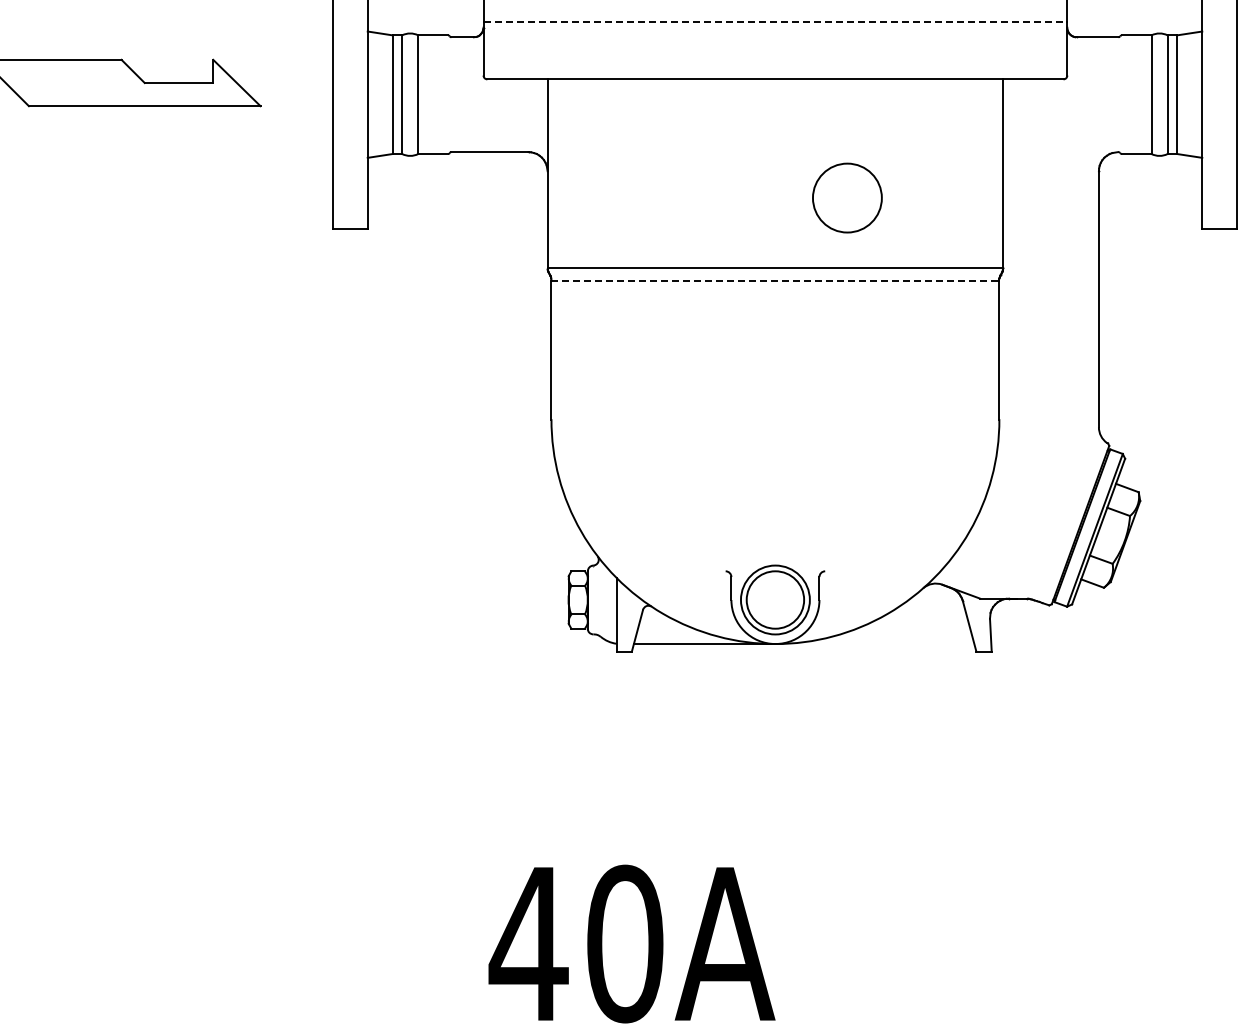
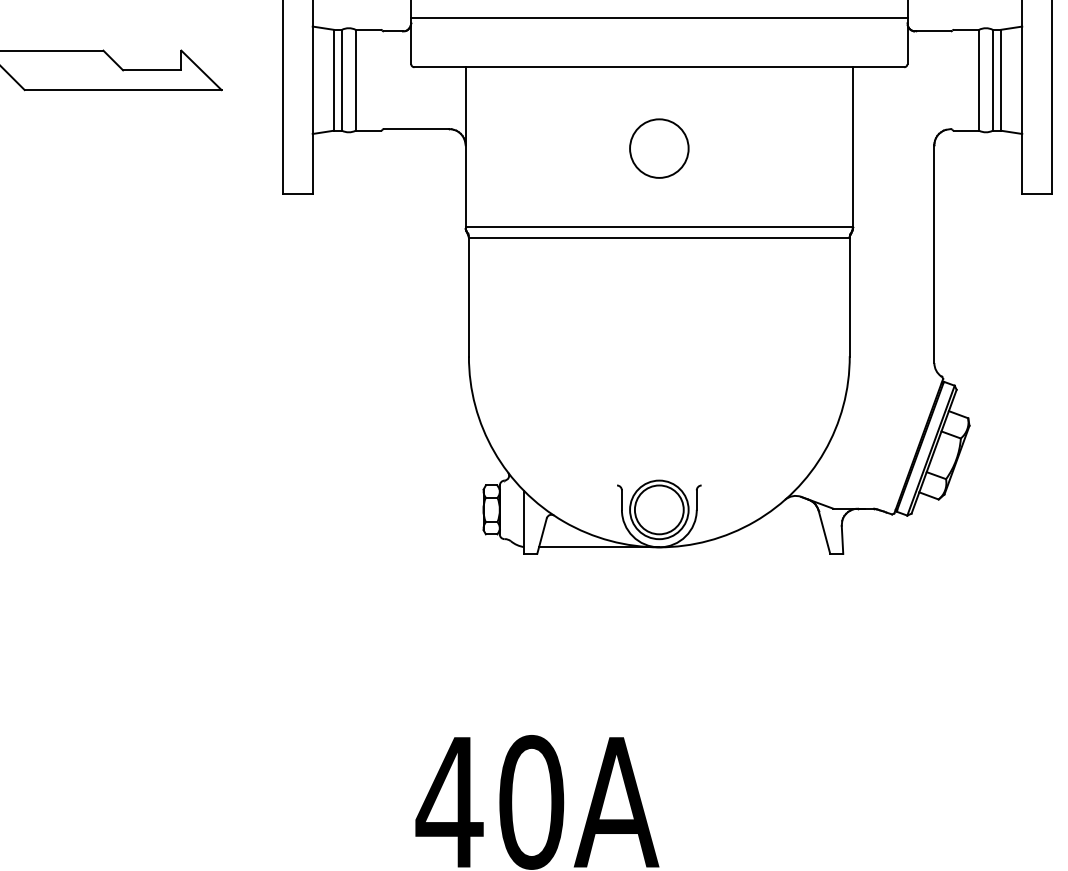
line: (775, 21) -> (659, 18), dashed -> solid
circle: (847, 197) -> (659, 148), moved
line: (775, 280) -> (659, 238), dashed -> solid

